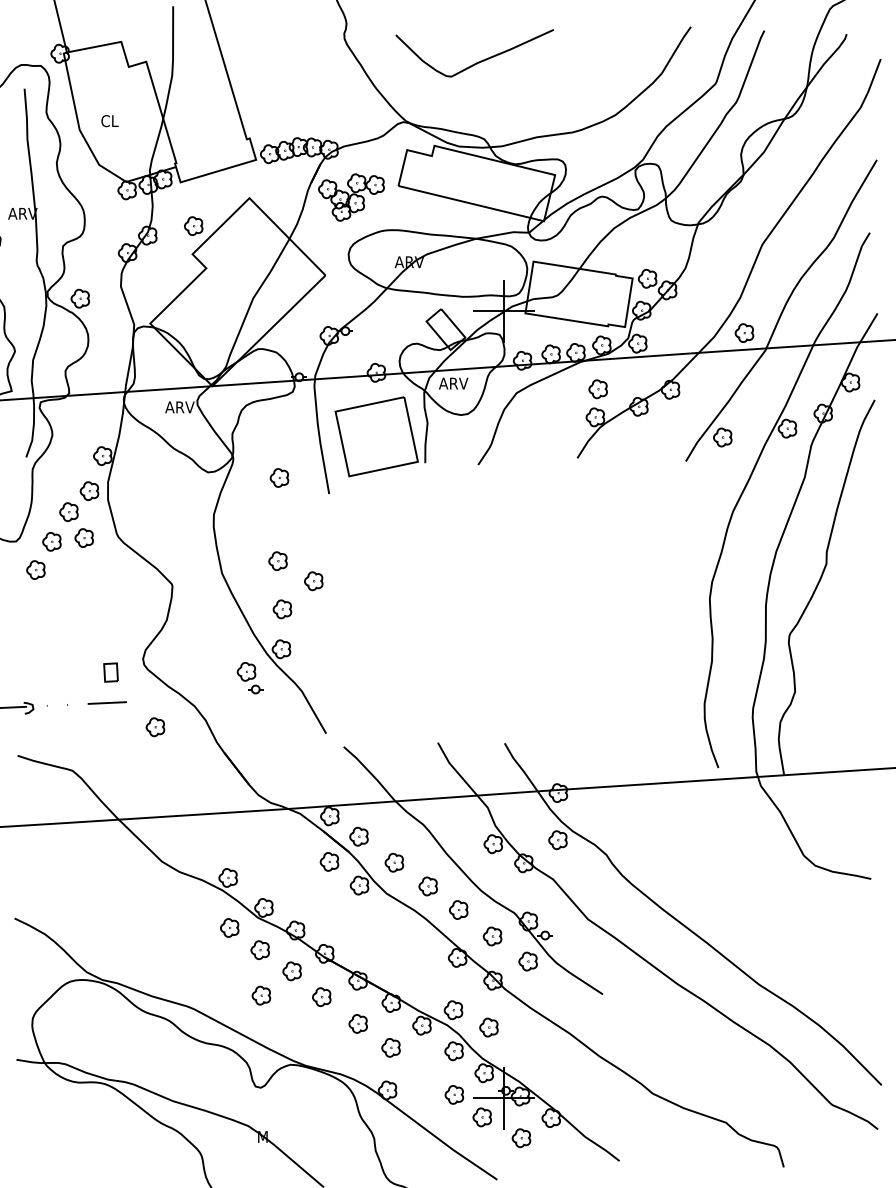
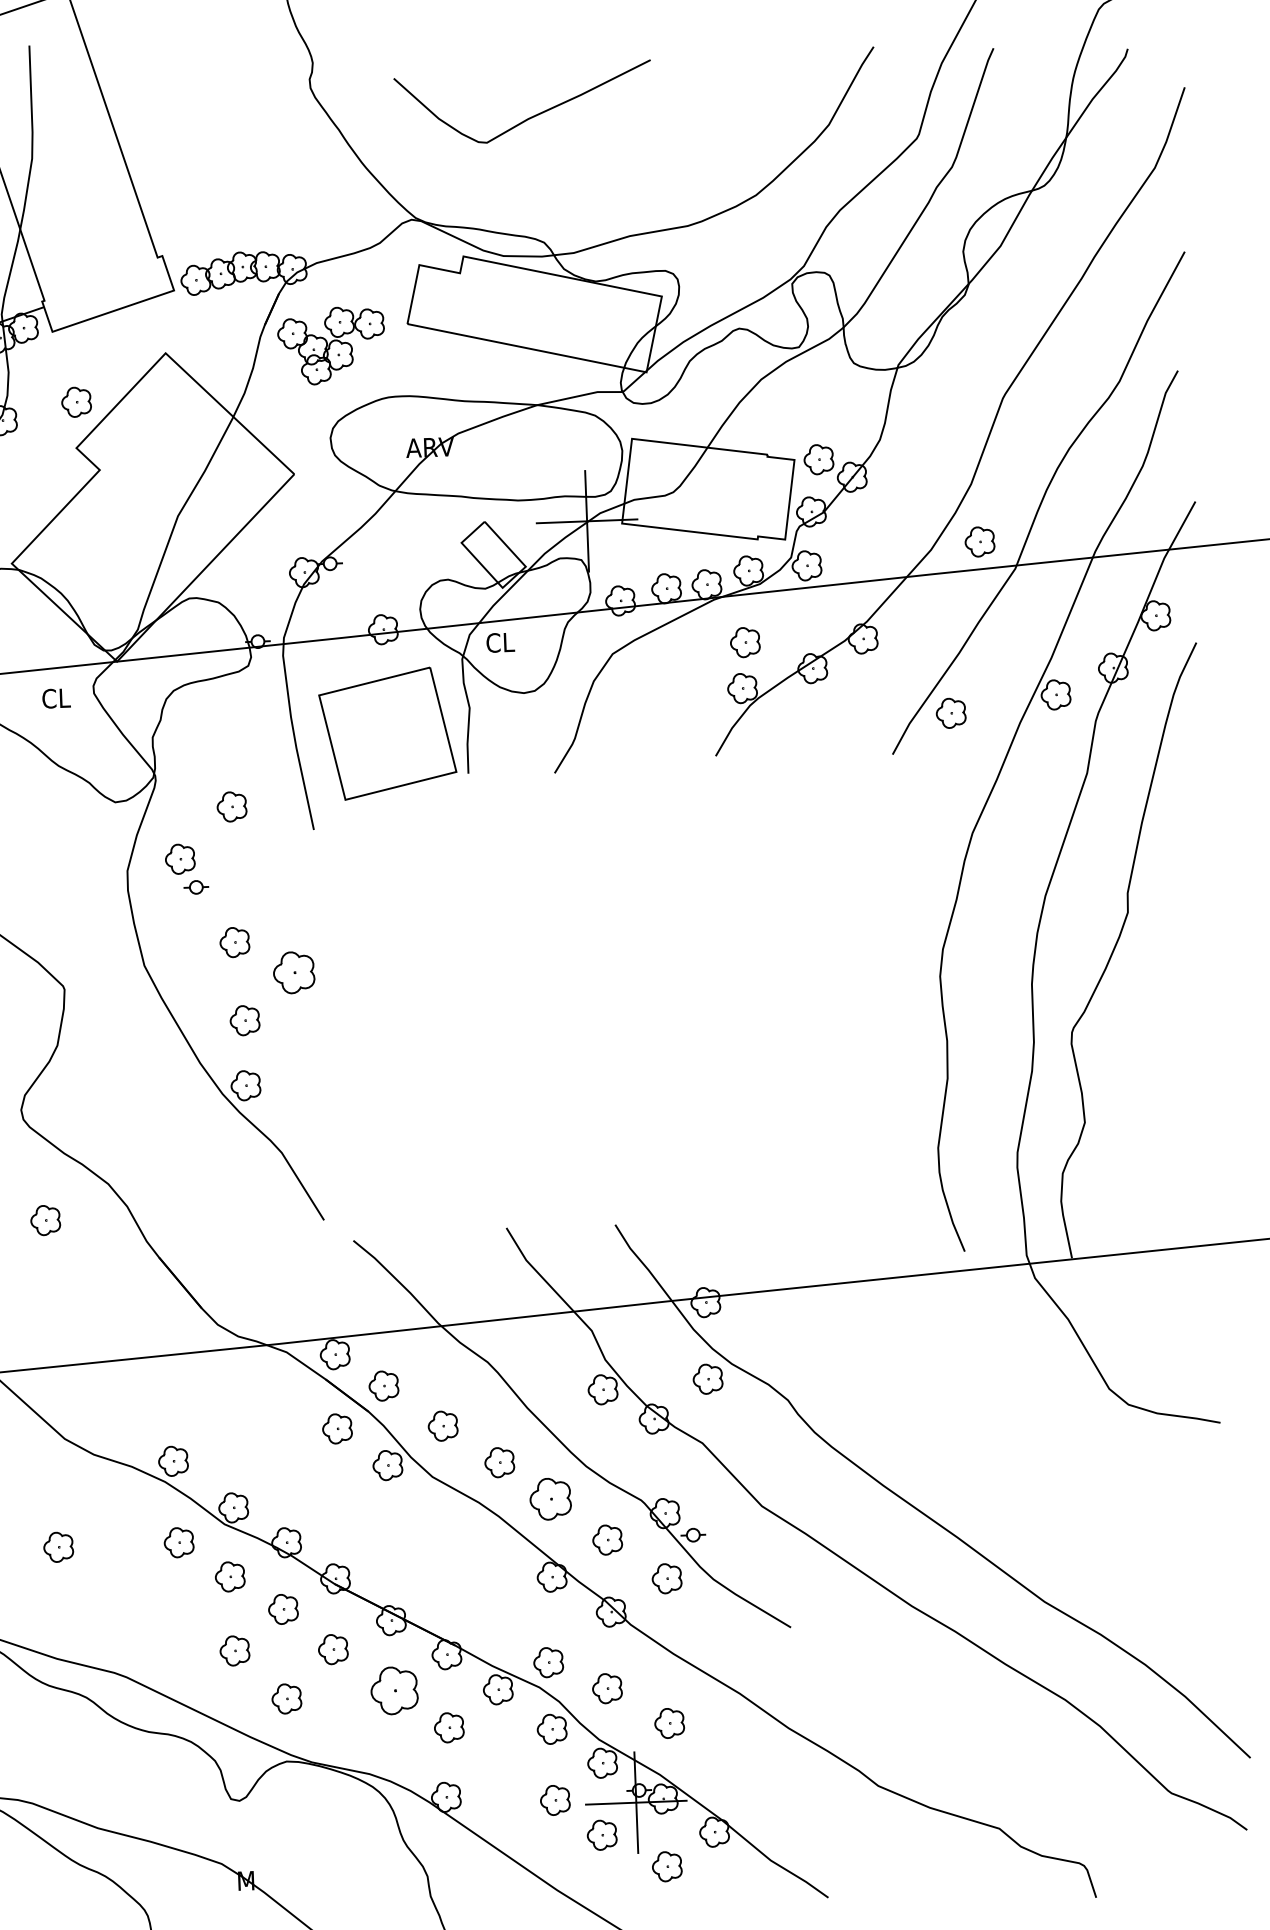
text: (453, 383) -> (509, 642), ARV -> CL
text: (179, 407) -> (64, 698), ARV -> CL
part: (313, 581) -> (293, 973), size x1.4
part: (249, 678) -> (185, 869), moved
part: (458, 909) -> (550, 1498), size x1.4
part: (155, 927) -> (58, 1546), added
part: (357, 1023) -> (393, 1690), size x1.6
part: (291, 1026) -> (285, 1699), added
part: (525, 1050) -> (668, 1723), added

